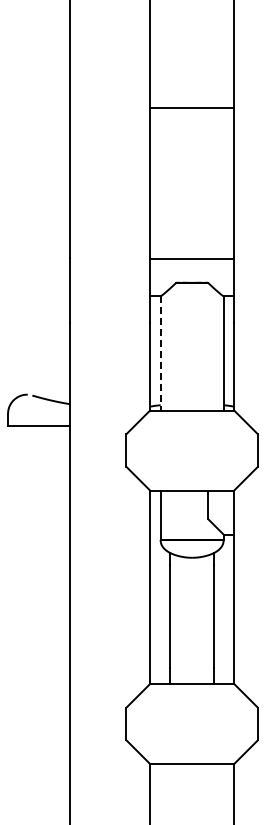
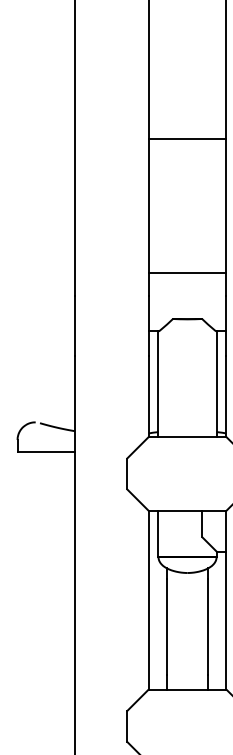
line: (192, 108) -> (187, 139), moved
line: (192, 259) -> (187, 273), moved
line: (160, 353) -> (158, 384), dashed -> solid

